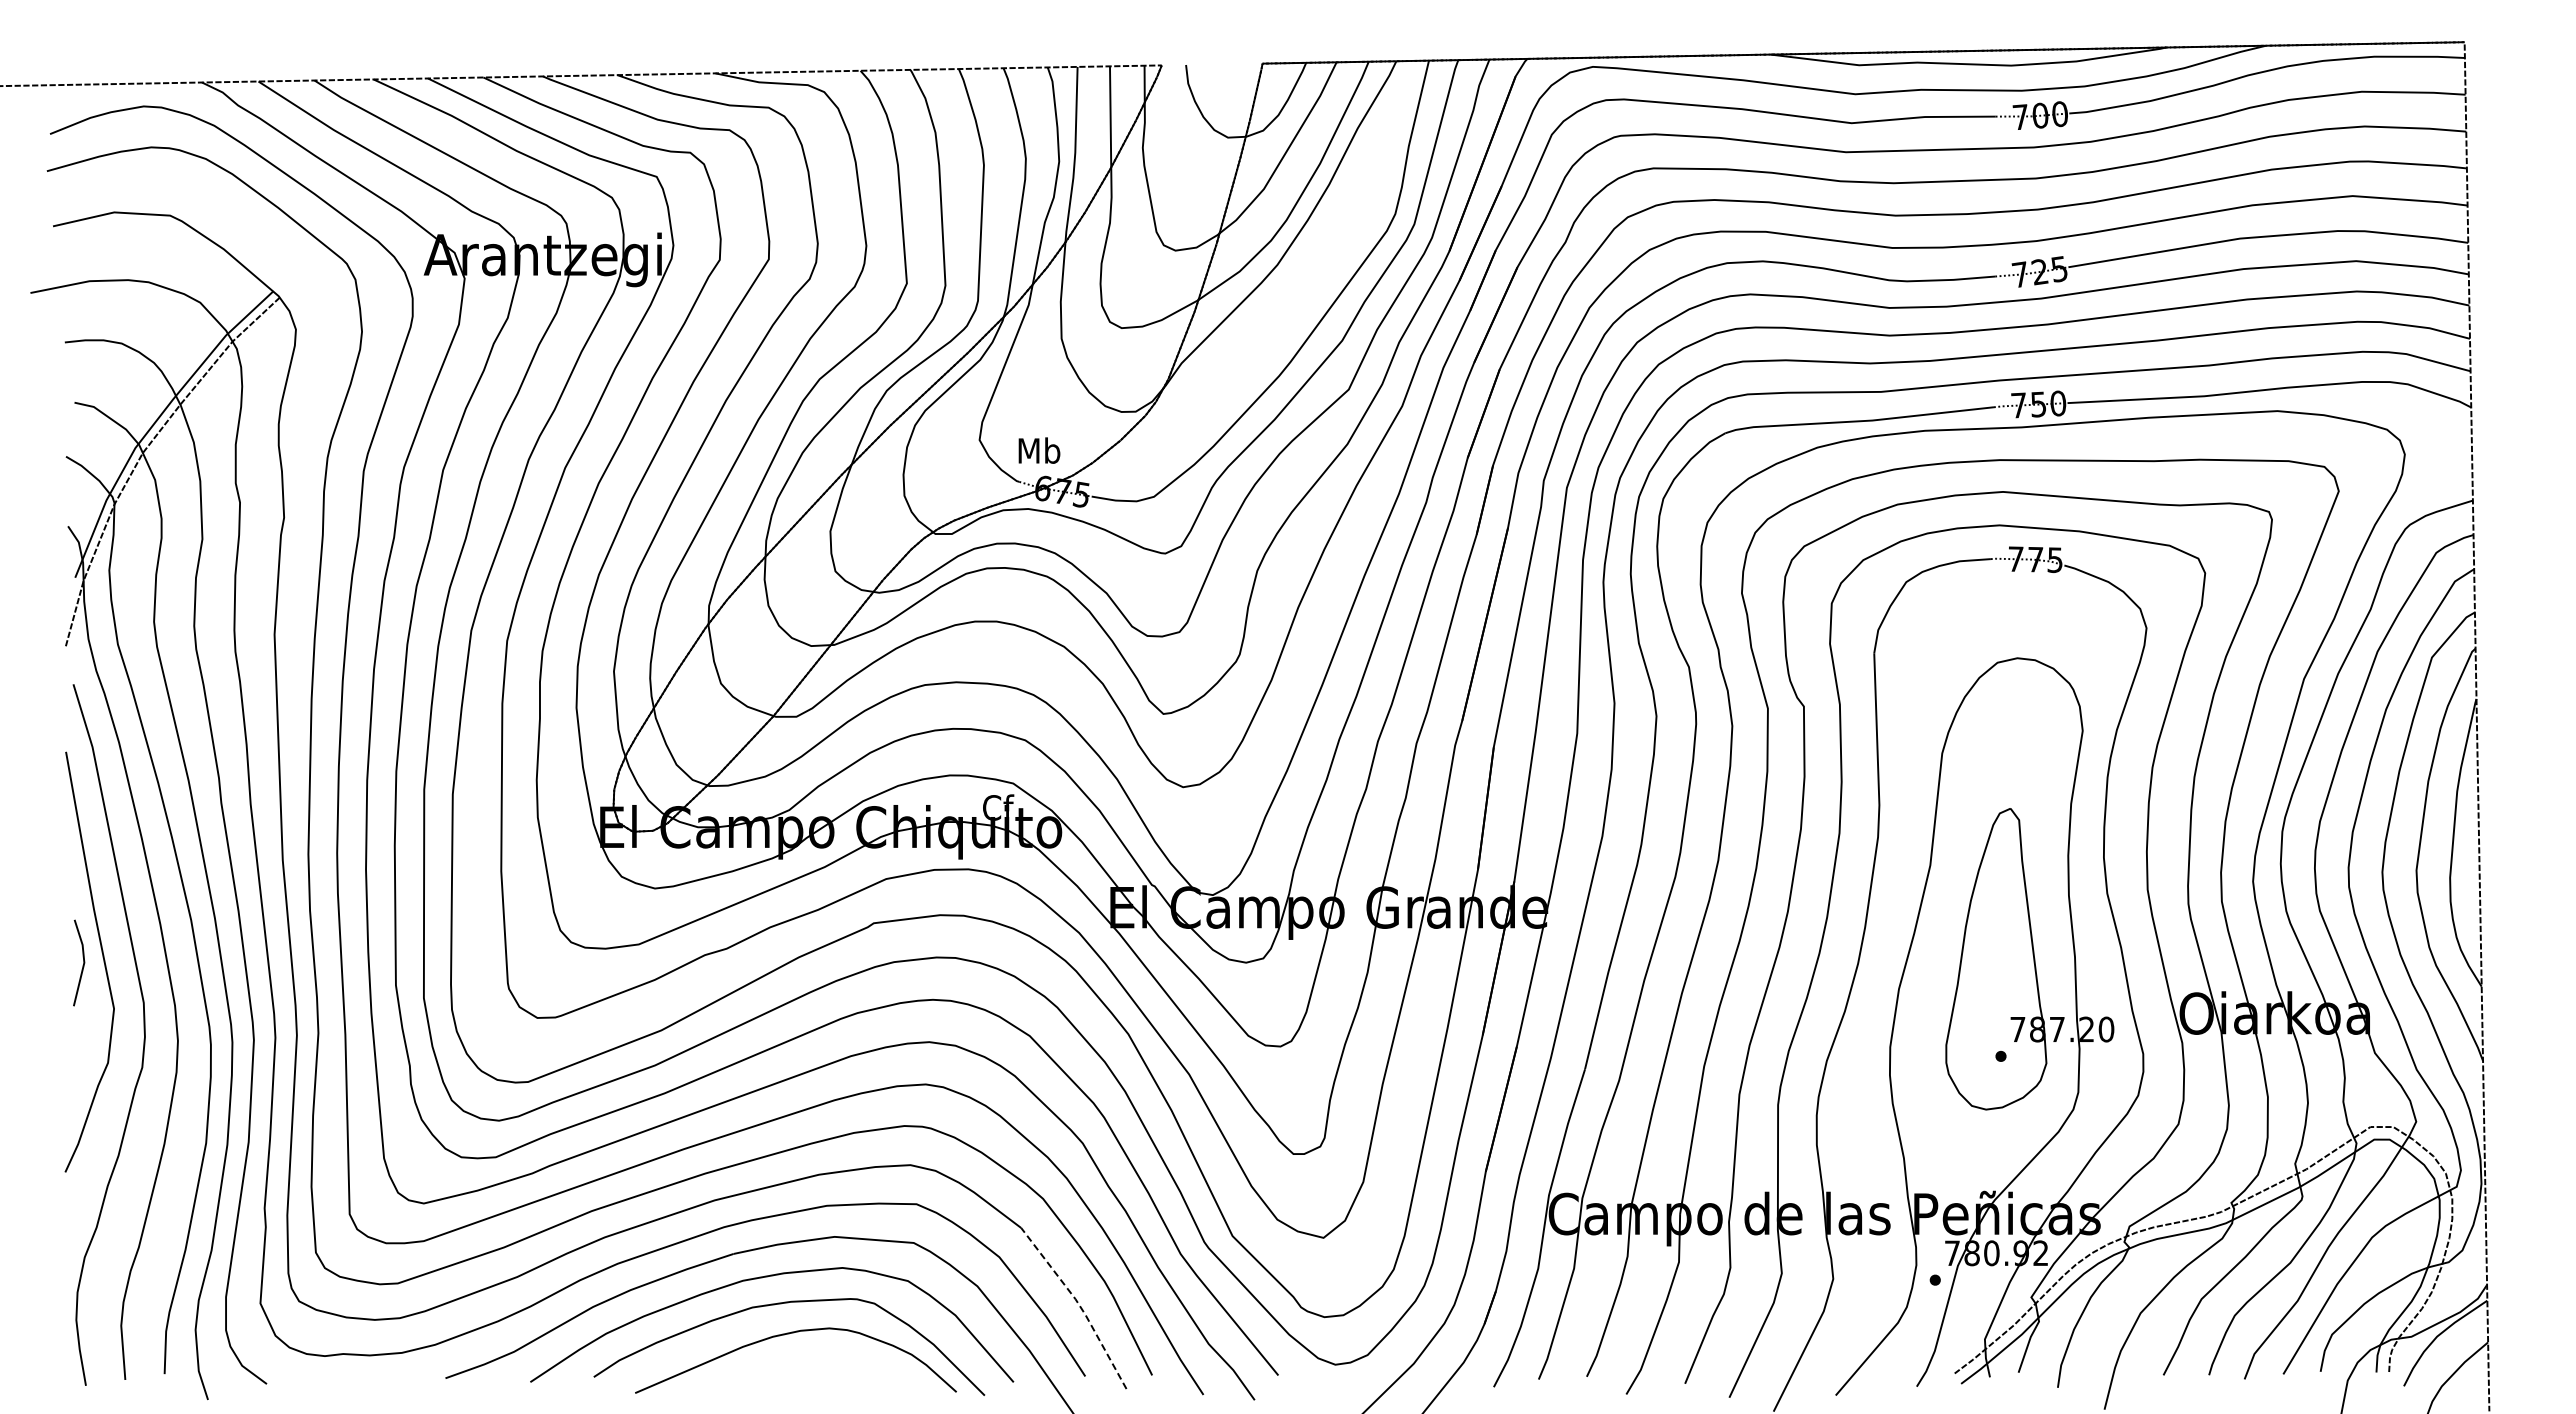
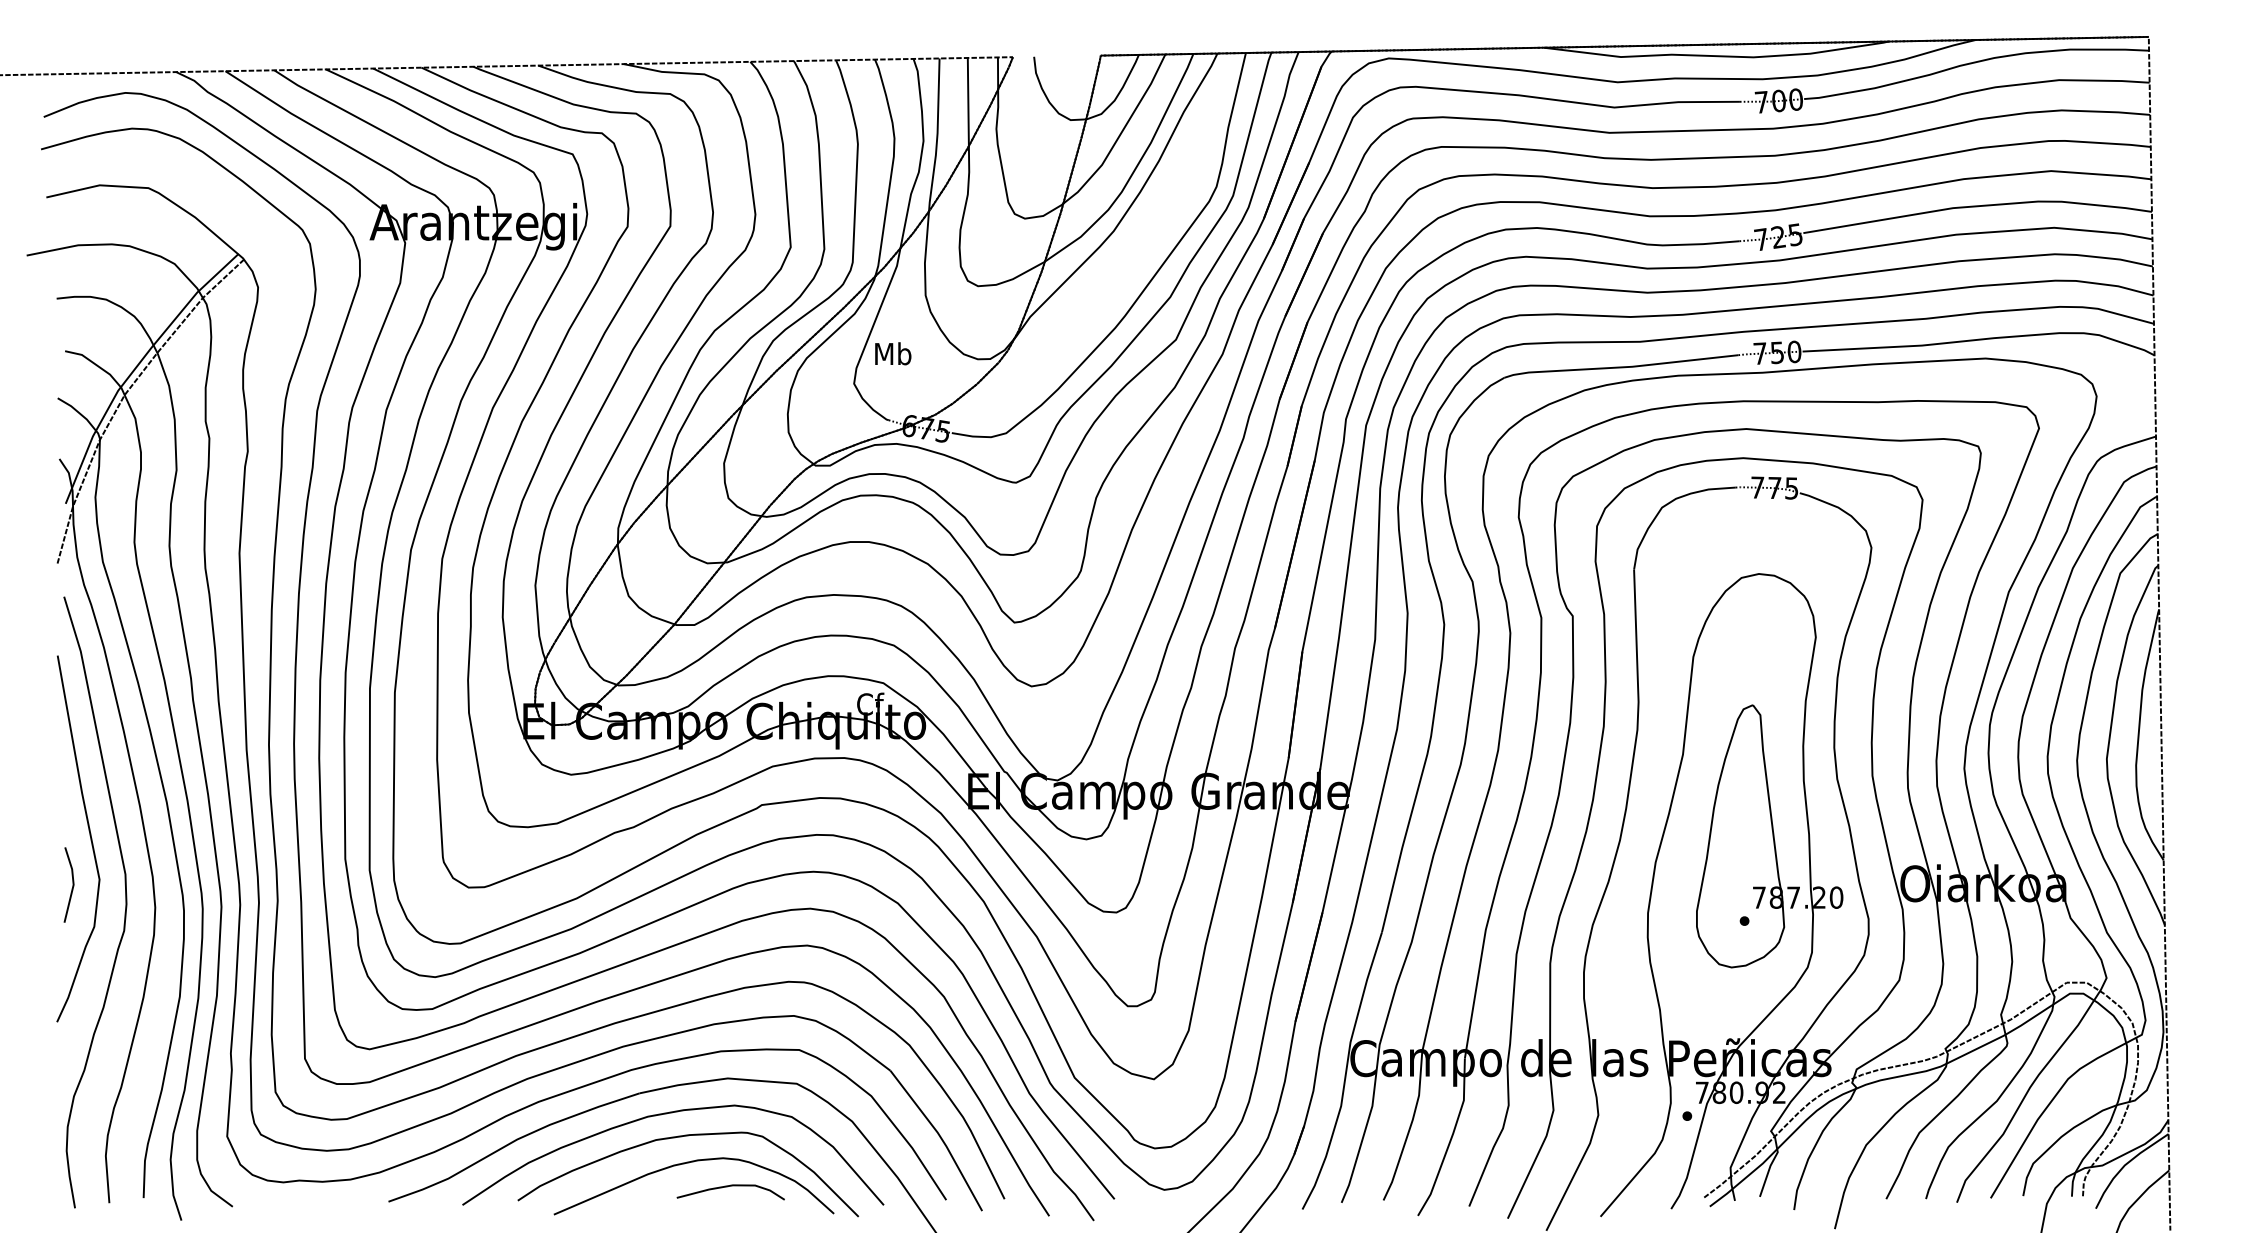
text: (1039, 450) -> (893, 353), moved
line: (83, 962) -> (72, 884), moved
line: (1079, 1304) -> (941, 1137), dashed -> solid
curve: (836, 1361) -> (729, 1187), added

